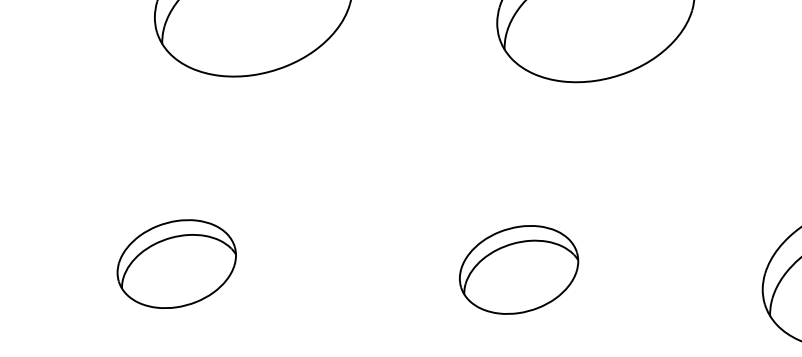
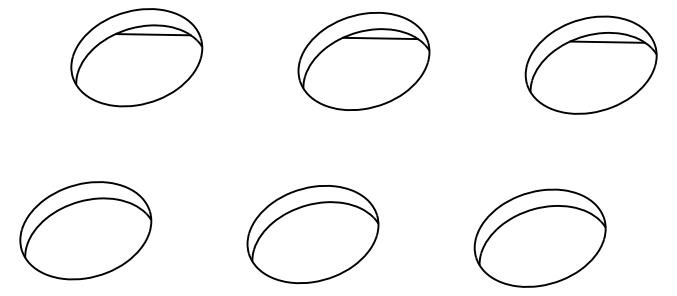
part: (176, 263) -> (85, 230), size x1.67
part: (518, 269) -> (312, 234), size x1.67

